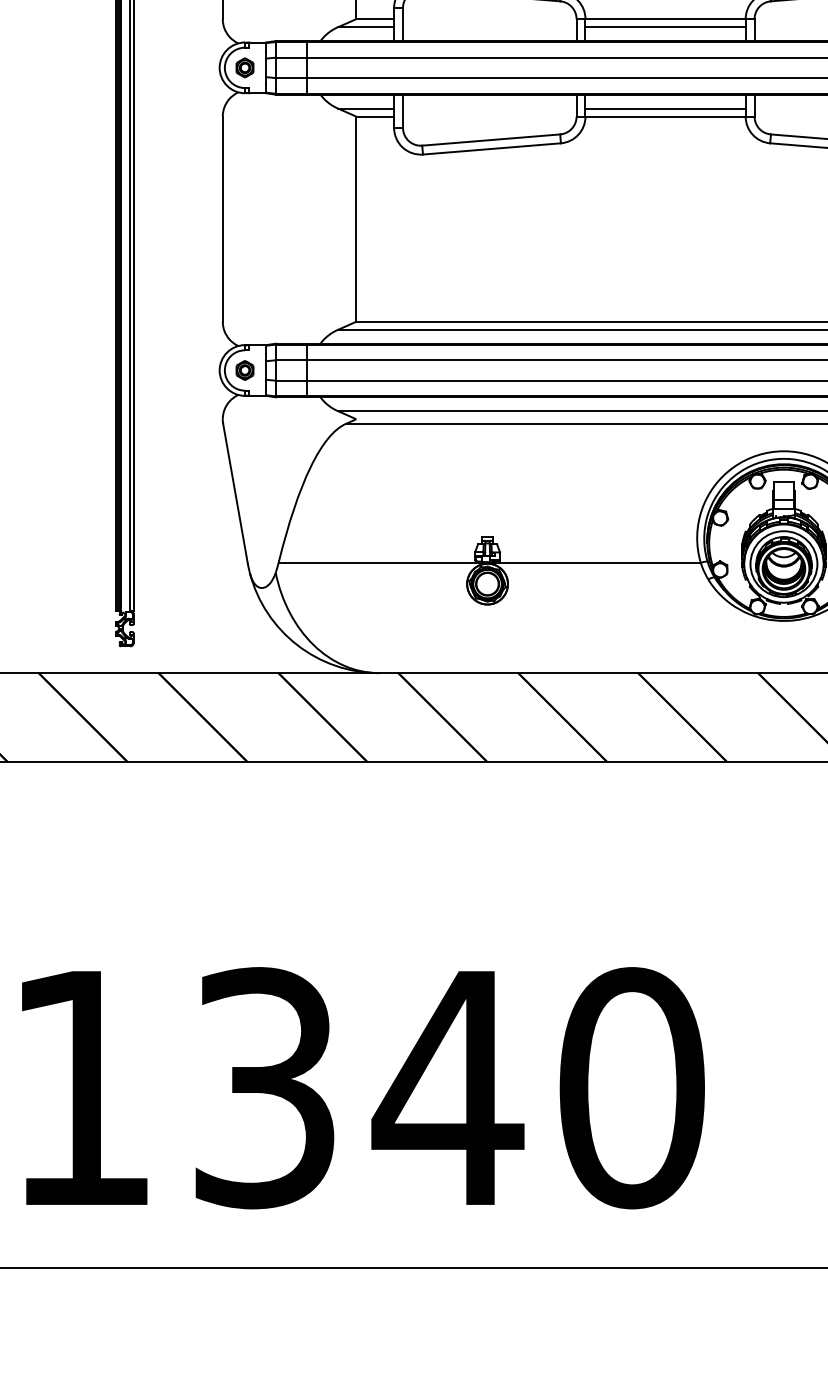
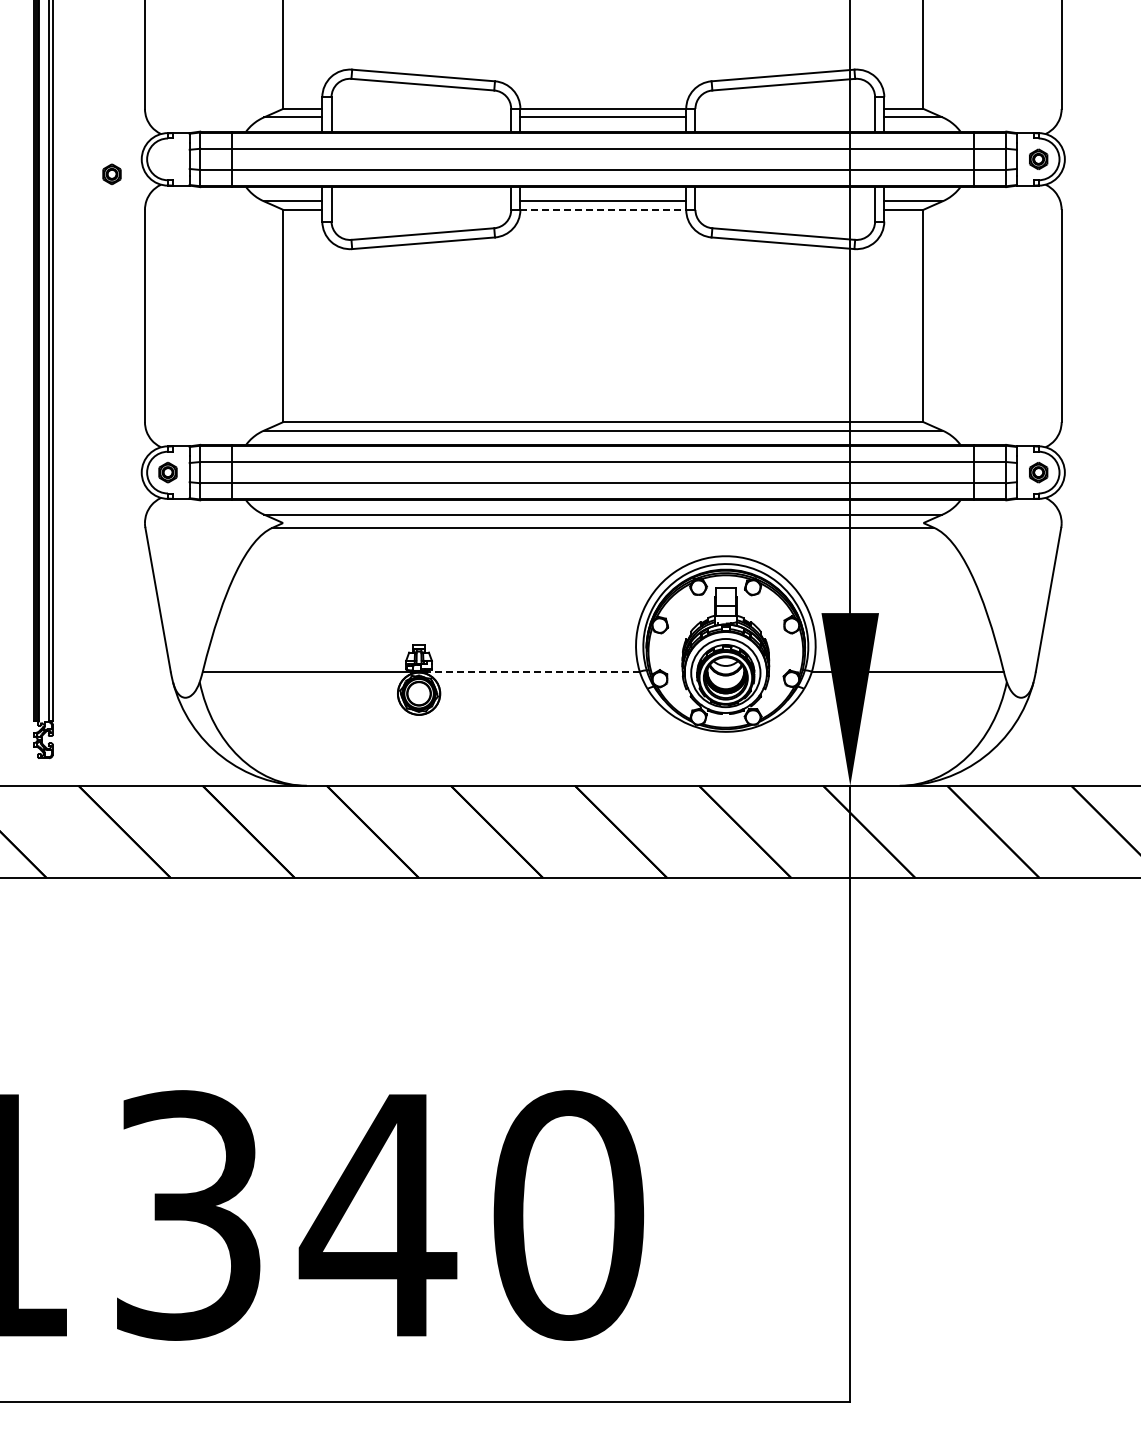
part: (244, 67) -> (111, 173), moved
line: (665, 116) -> (603, 209), solid -> dashed
line: (598, 562) -> (533, 671), solid -> dashed

